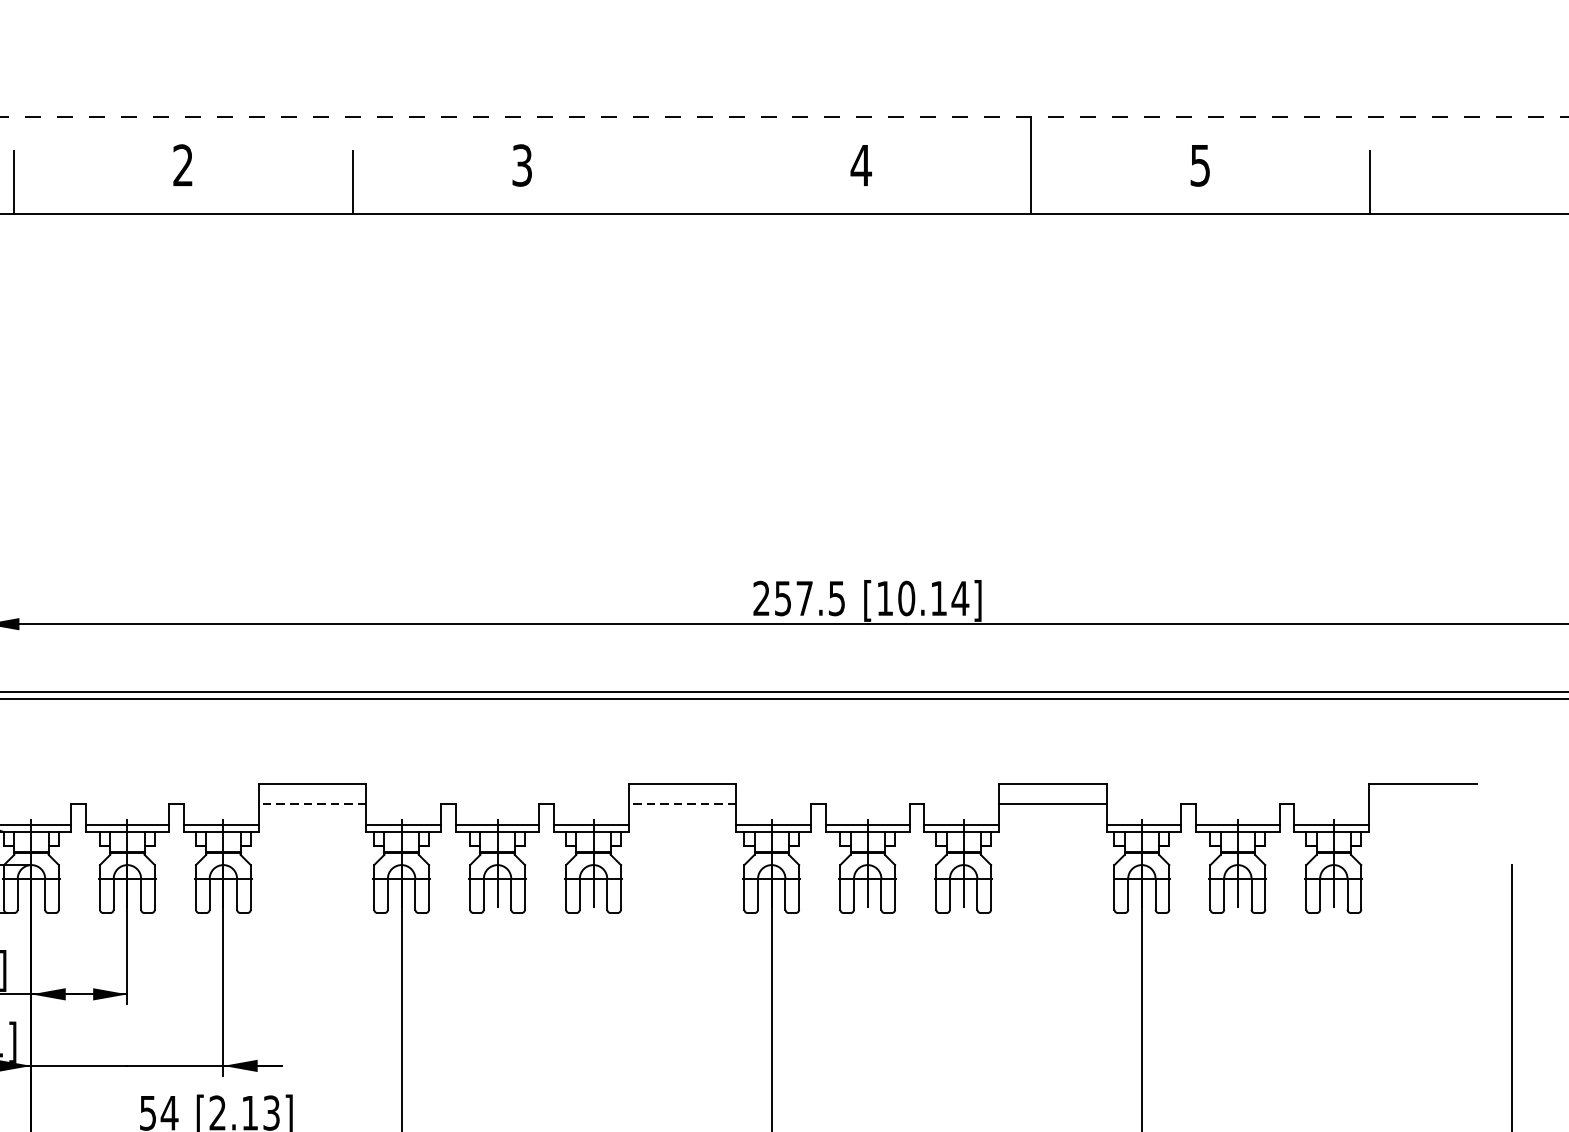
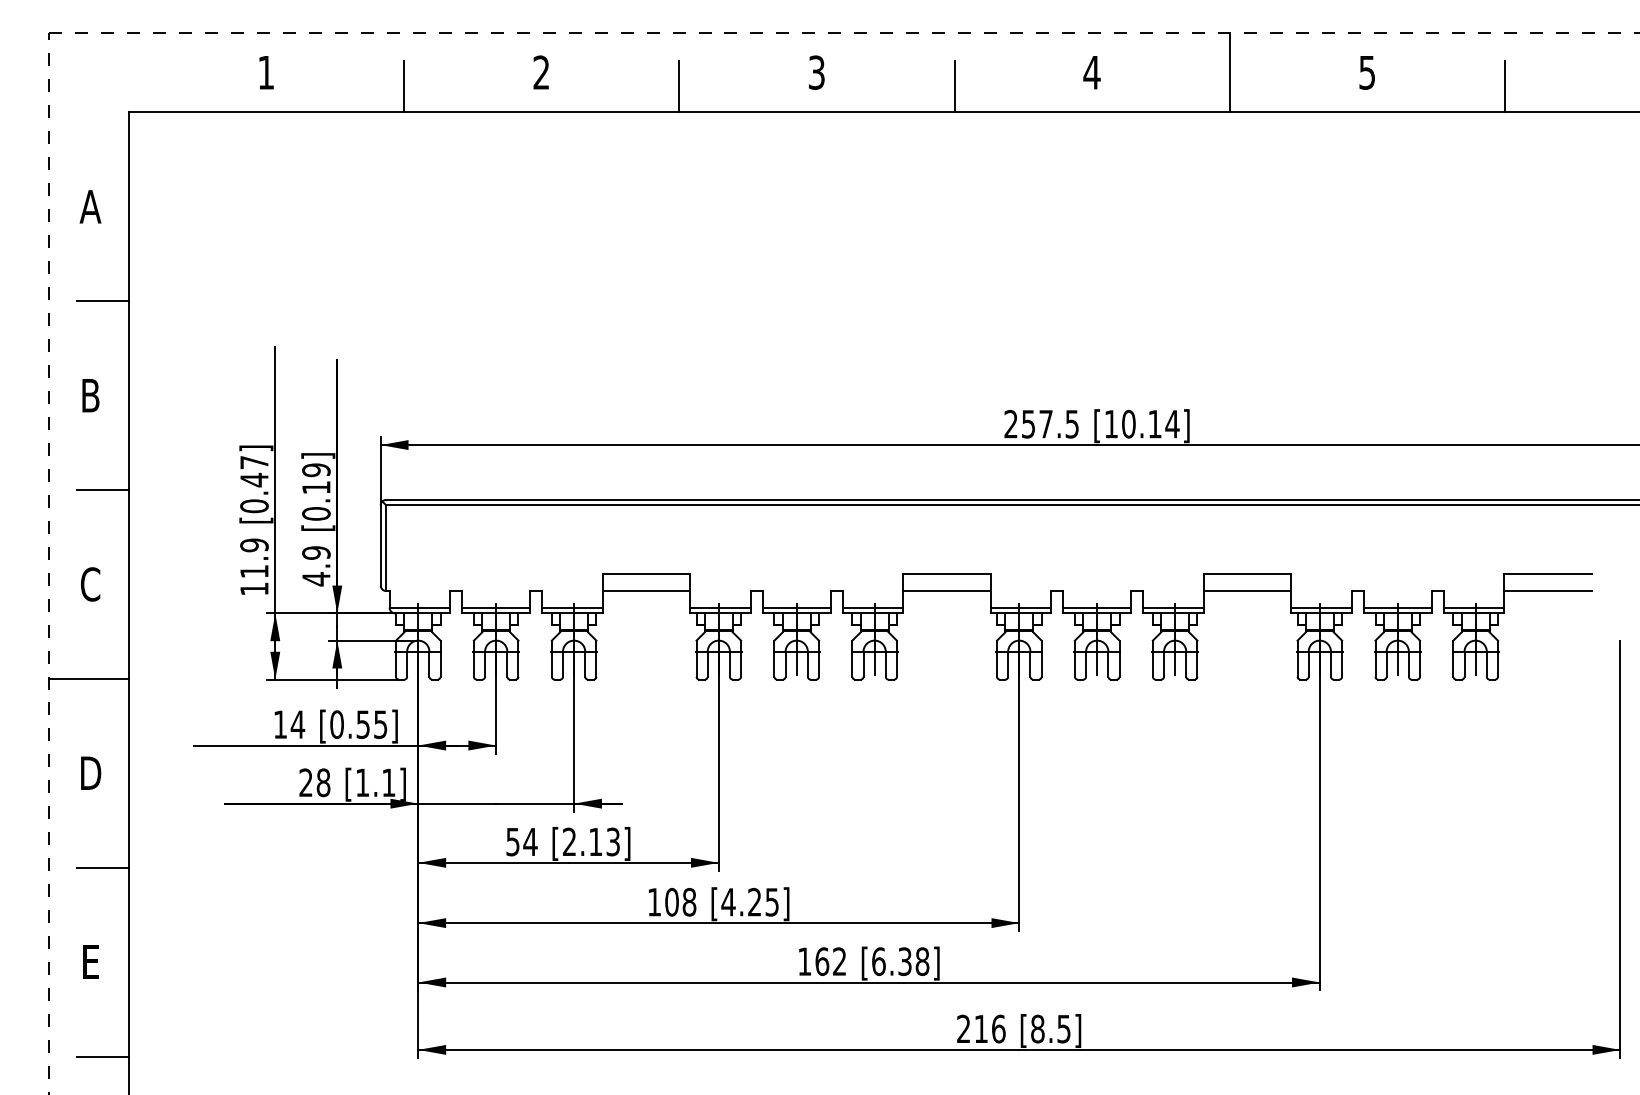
line: (691, 182) -> (954, 86), added
line: (312, 804) -> (646, 591), dashed -> solid
line: (682, 804) -> (946, 591), dashed -> solid
line: (1422, 804) -> (1547, 591), added

